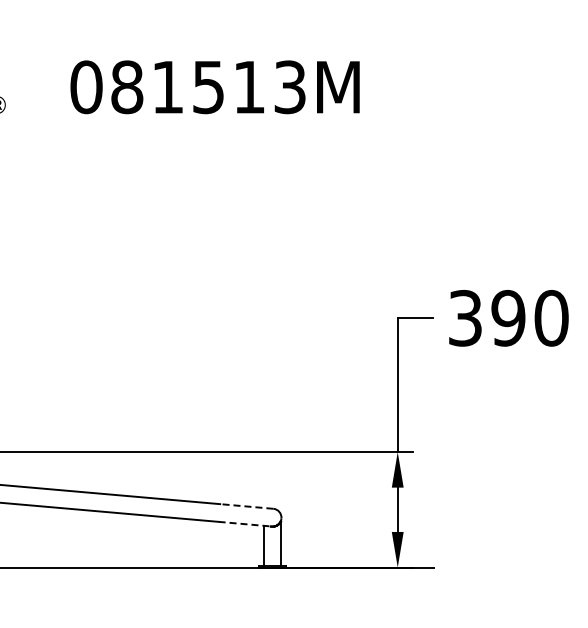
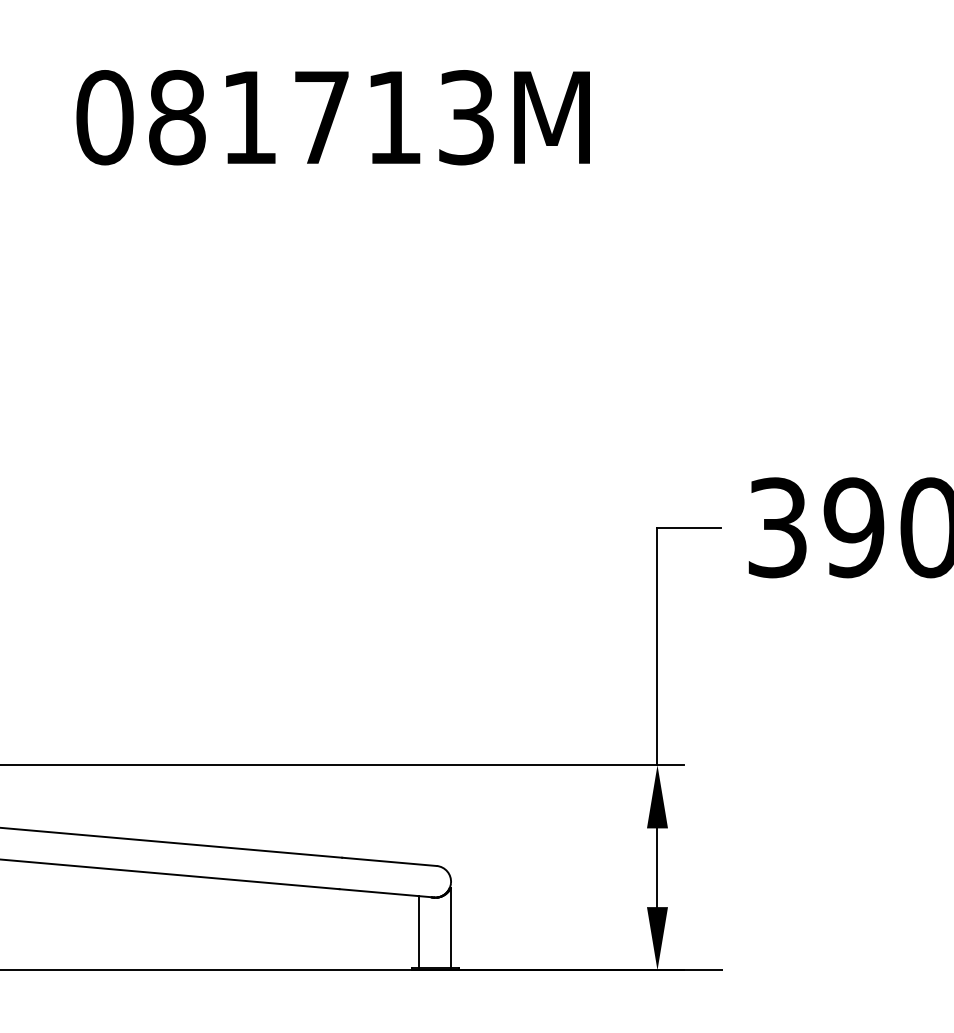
text: (208, 87) -> (321, 118), 081513M -> 081713M
line: (246, 506) -> (388, 861), dashed -> solid
line: (245, 524) -> (387, 893), dashed -> solid

